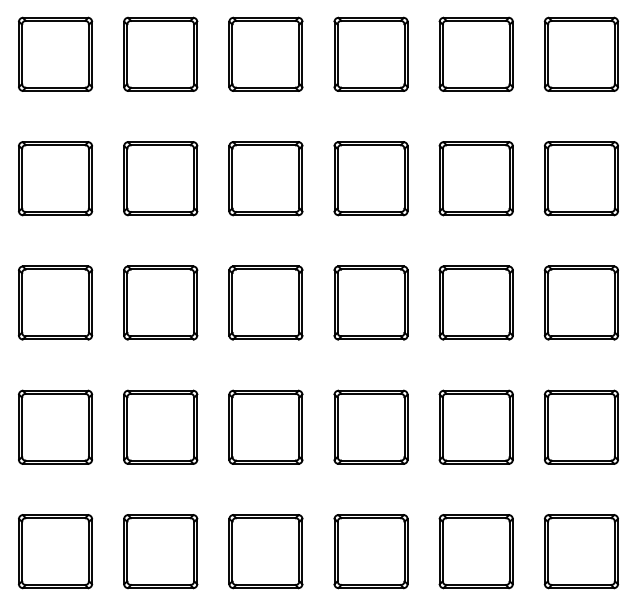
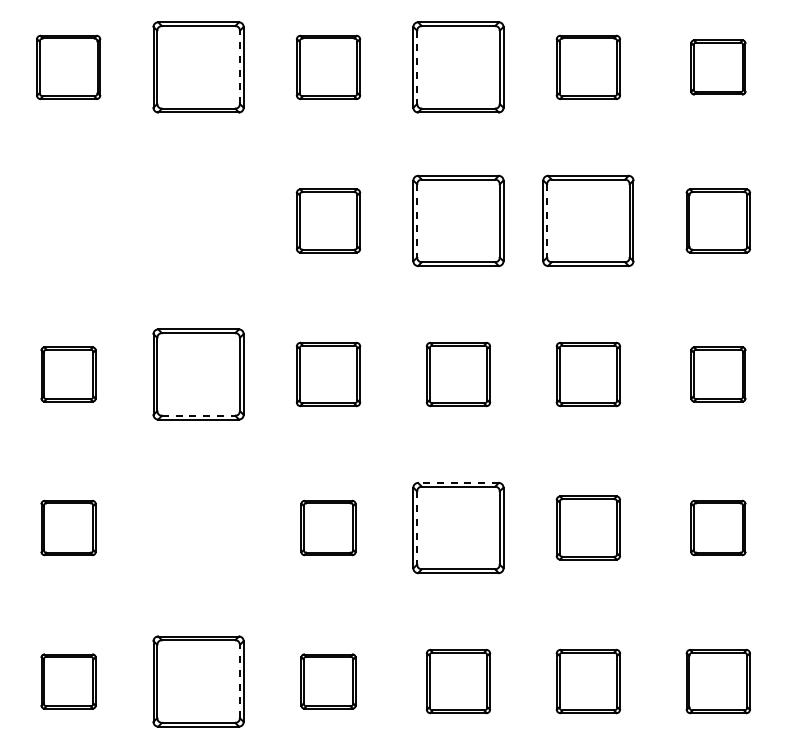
part: (55, 54) -> (68, 67), size x0.7
line: (193, 54) -> (239, 67), solid -> dashed
part: (265, 54) -> (328, 67), size x0.7
line: (337, 54) -> (417, 67), solid -> dashed
part: (476, 54) -> (588, 67), size x0.7
part: (581, 54) -> (718, 67), size x0.6
part: (55, 178) -> (68, 220), removed
part: (160, 178) -> (198, 220), removed
part: (265, 178) -> (328, 220), size x0.7
line: (337, 178) -> (417, 220), solid -> dashed
line: (443, 178) -> (547, 220), solid -> dashed
part: (581, 178) -> (718, 220), size x0.7
part: (55, 303) -> (68, 374), size x0.6
part: (265, 303) -> (328, 374), size x0.7
part: (371, 303) -> (458, 374), size x0.7
part: (476, 303) -> (588, 374), size x0.7
part: (581, 303) -> (718, 374), size x0.6
line: (160, 336) -> (198, 415), solid -> dashed
line: (370, 390) -> (457, 482), solid -> dashed
part: (55, 426) -> (68, 527), size x0.6
part: (160, 426) -> (198, 527), removed
part: (265, 426) -> (328, 527), size x0.6
part: (476, 426) -> (588, 527), size x0.7
part: (581, 426) -> (718, 527), size x0.6
line: (337, 427) -> (417, 528), solid -> dashed
part: (55, 551) -> (68, 681), size x0.6
line: (193, 551) -> (239, 681), solid -> dashed
part: (265, 551) -> (328, 681), size x0.6
part: (371, 551) -> (458, 681), size x0.7
part: (476, 551) -> (588, 681), size x0.7
part: (581, 551) -> (718, 681), size x0.7

